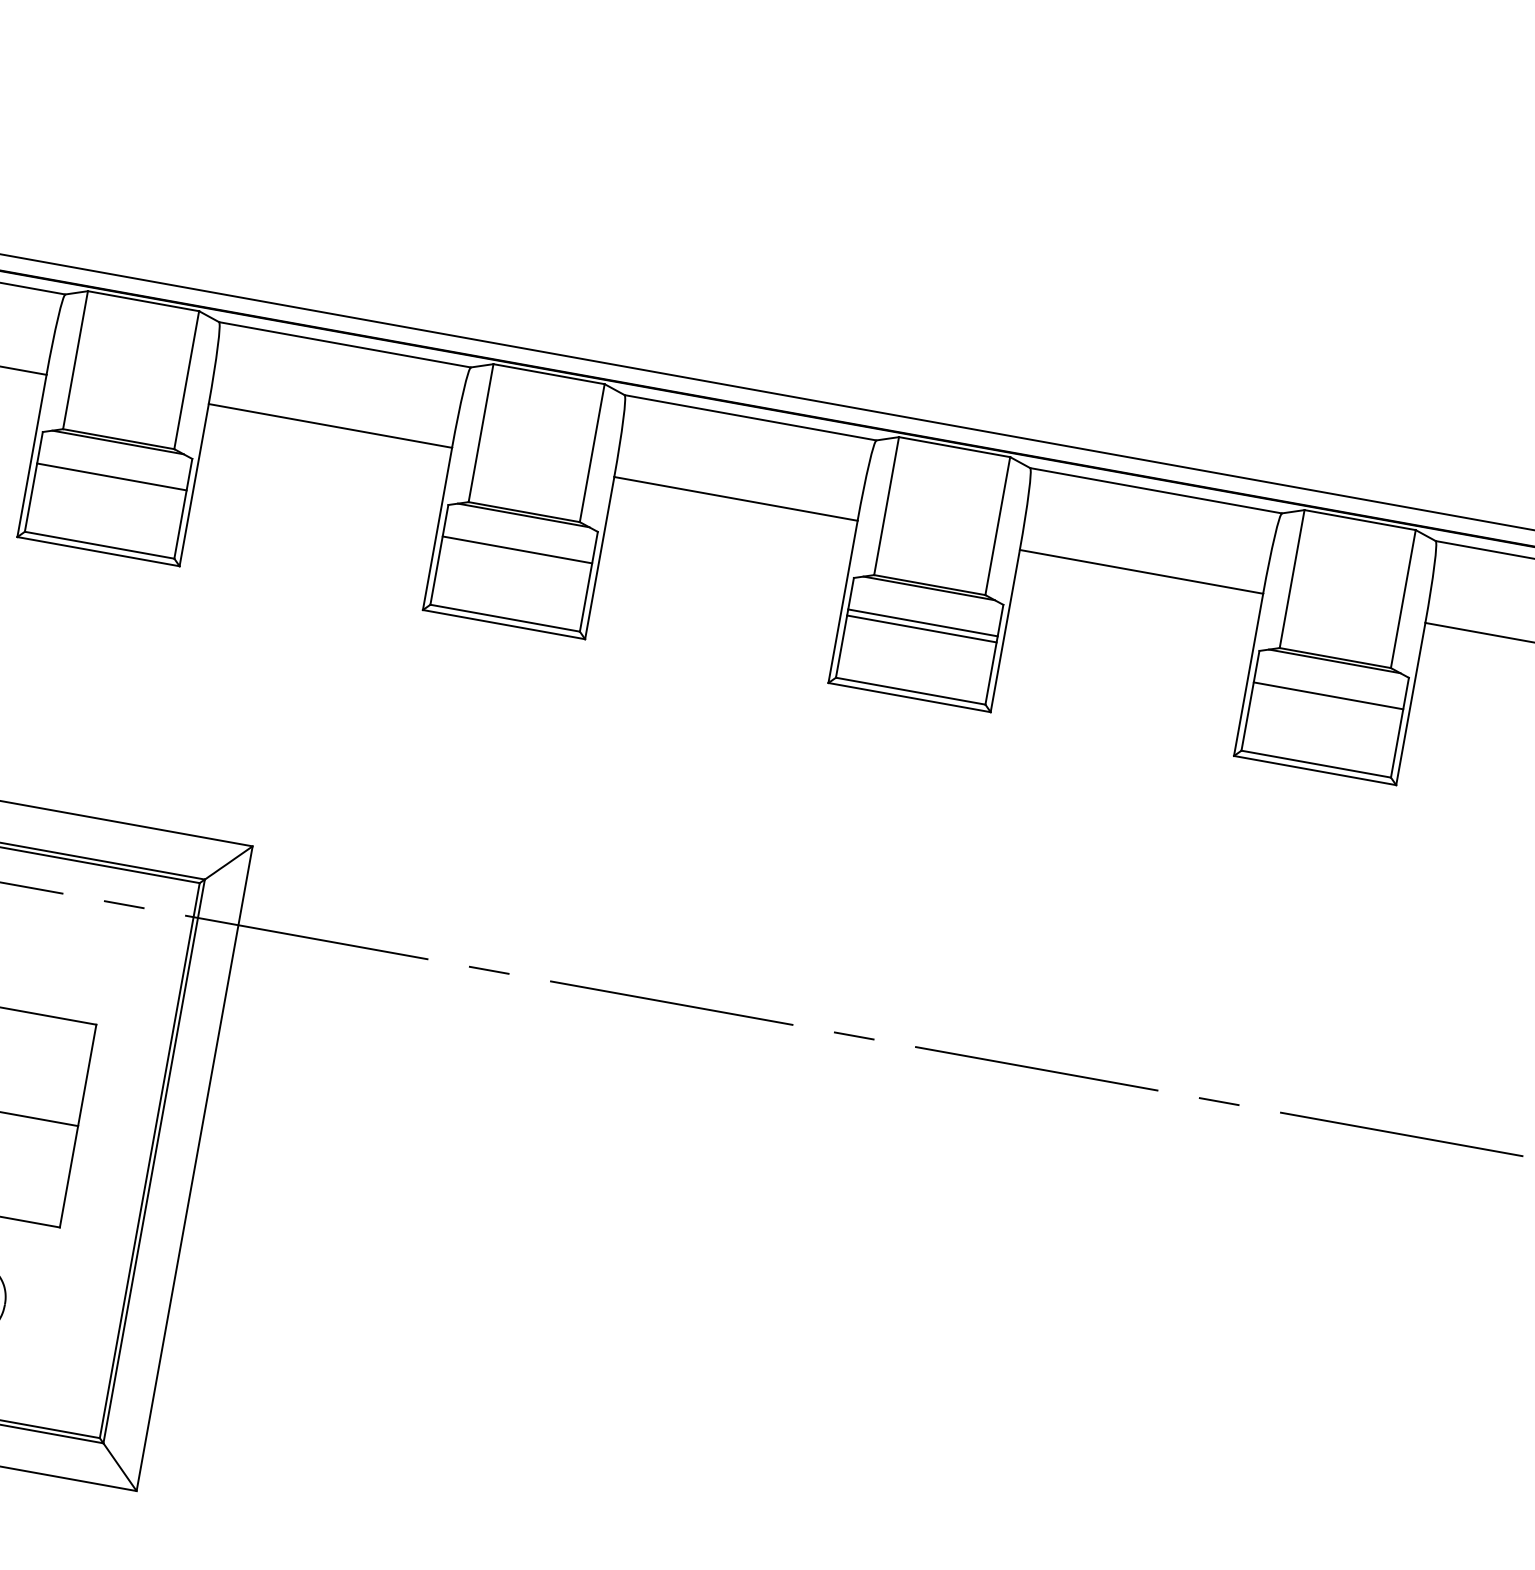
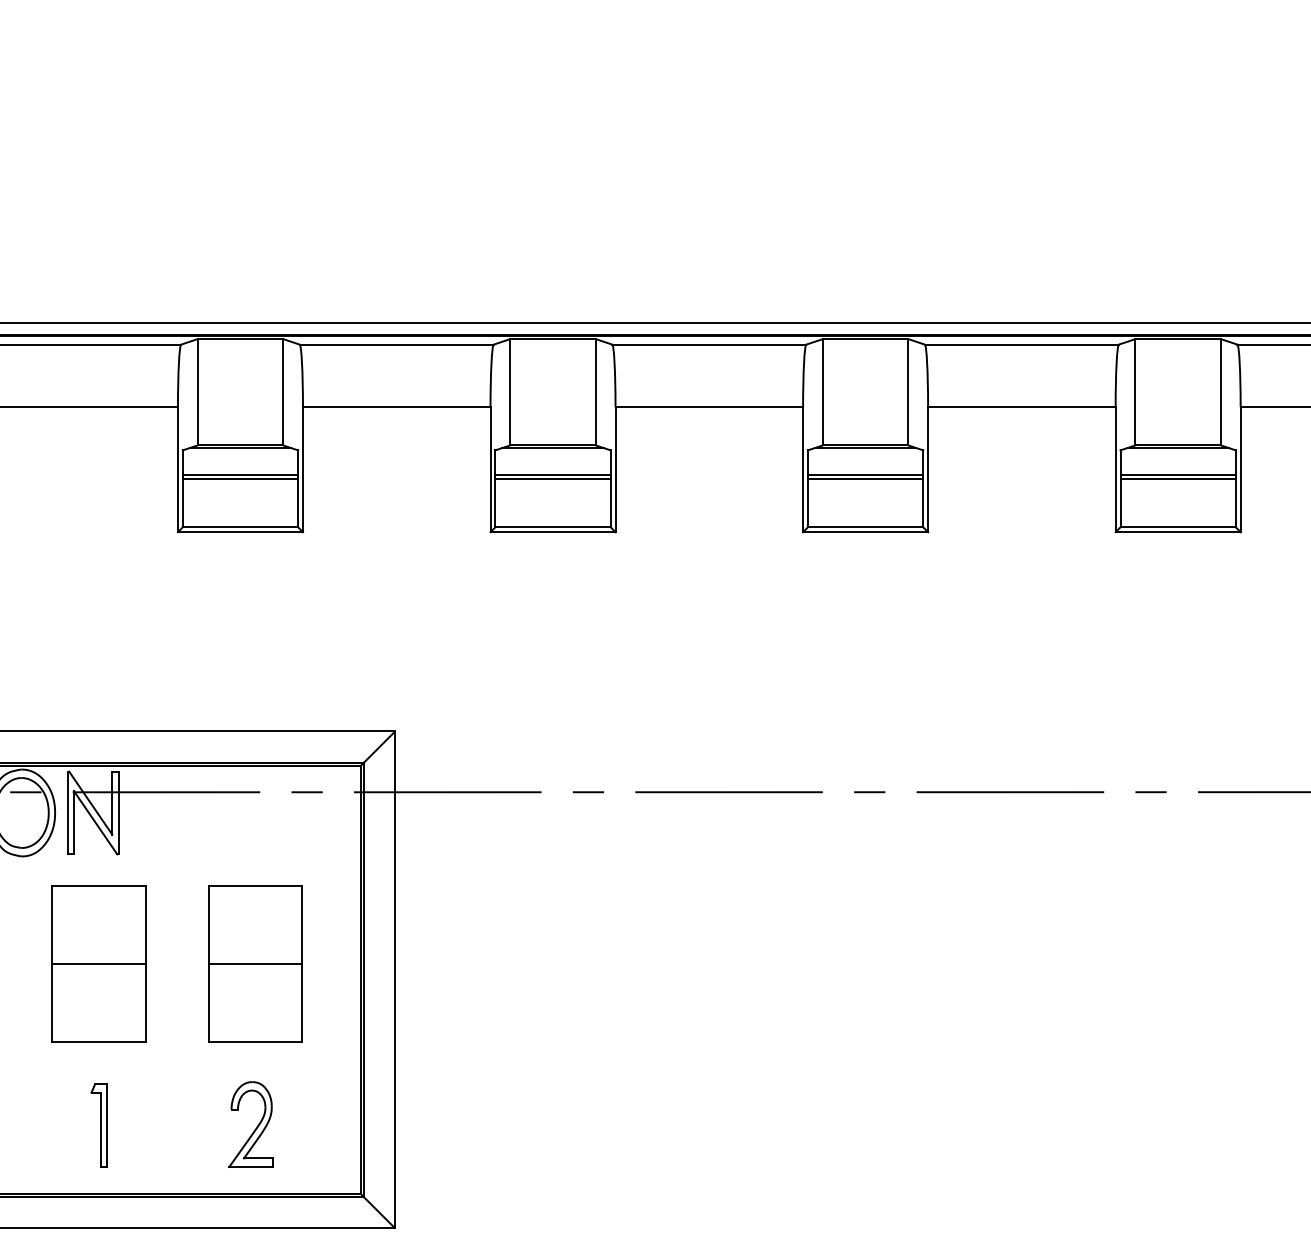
line: (110, 483) -> (240, 479), added
line: (515, 556) -> (552, 479), added
line: (1326, 702) -> (1177, 479), added

